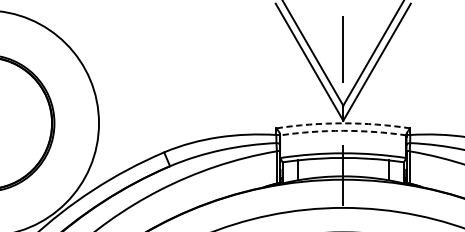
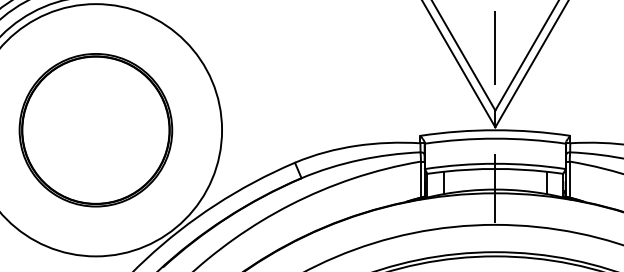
arc: (343, 123) -> (495, 130), dashed -> solid
arc: (343, 130) -> (495, 138), dashed -> solid

